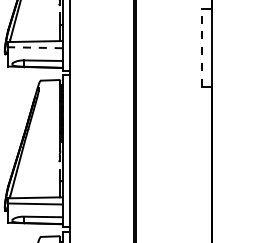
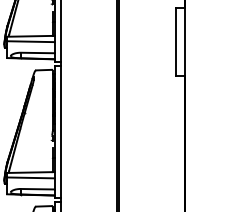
line: (34, 47) -> (30, 41), dashed -> solid
line: (202, 47) -> (176, 41), dashed -> solid

